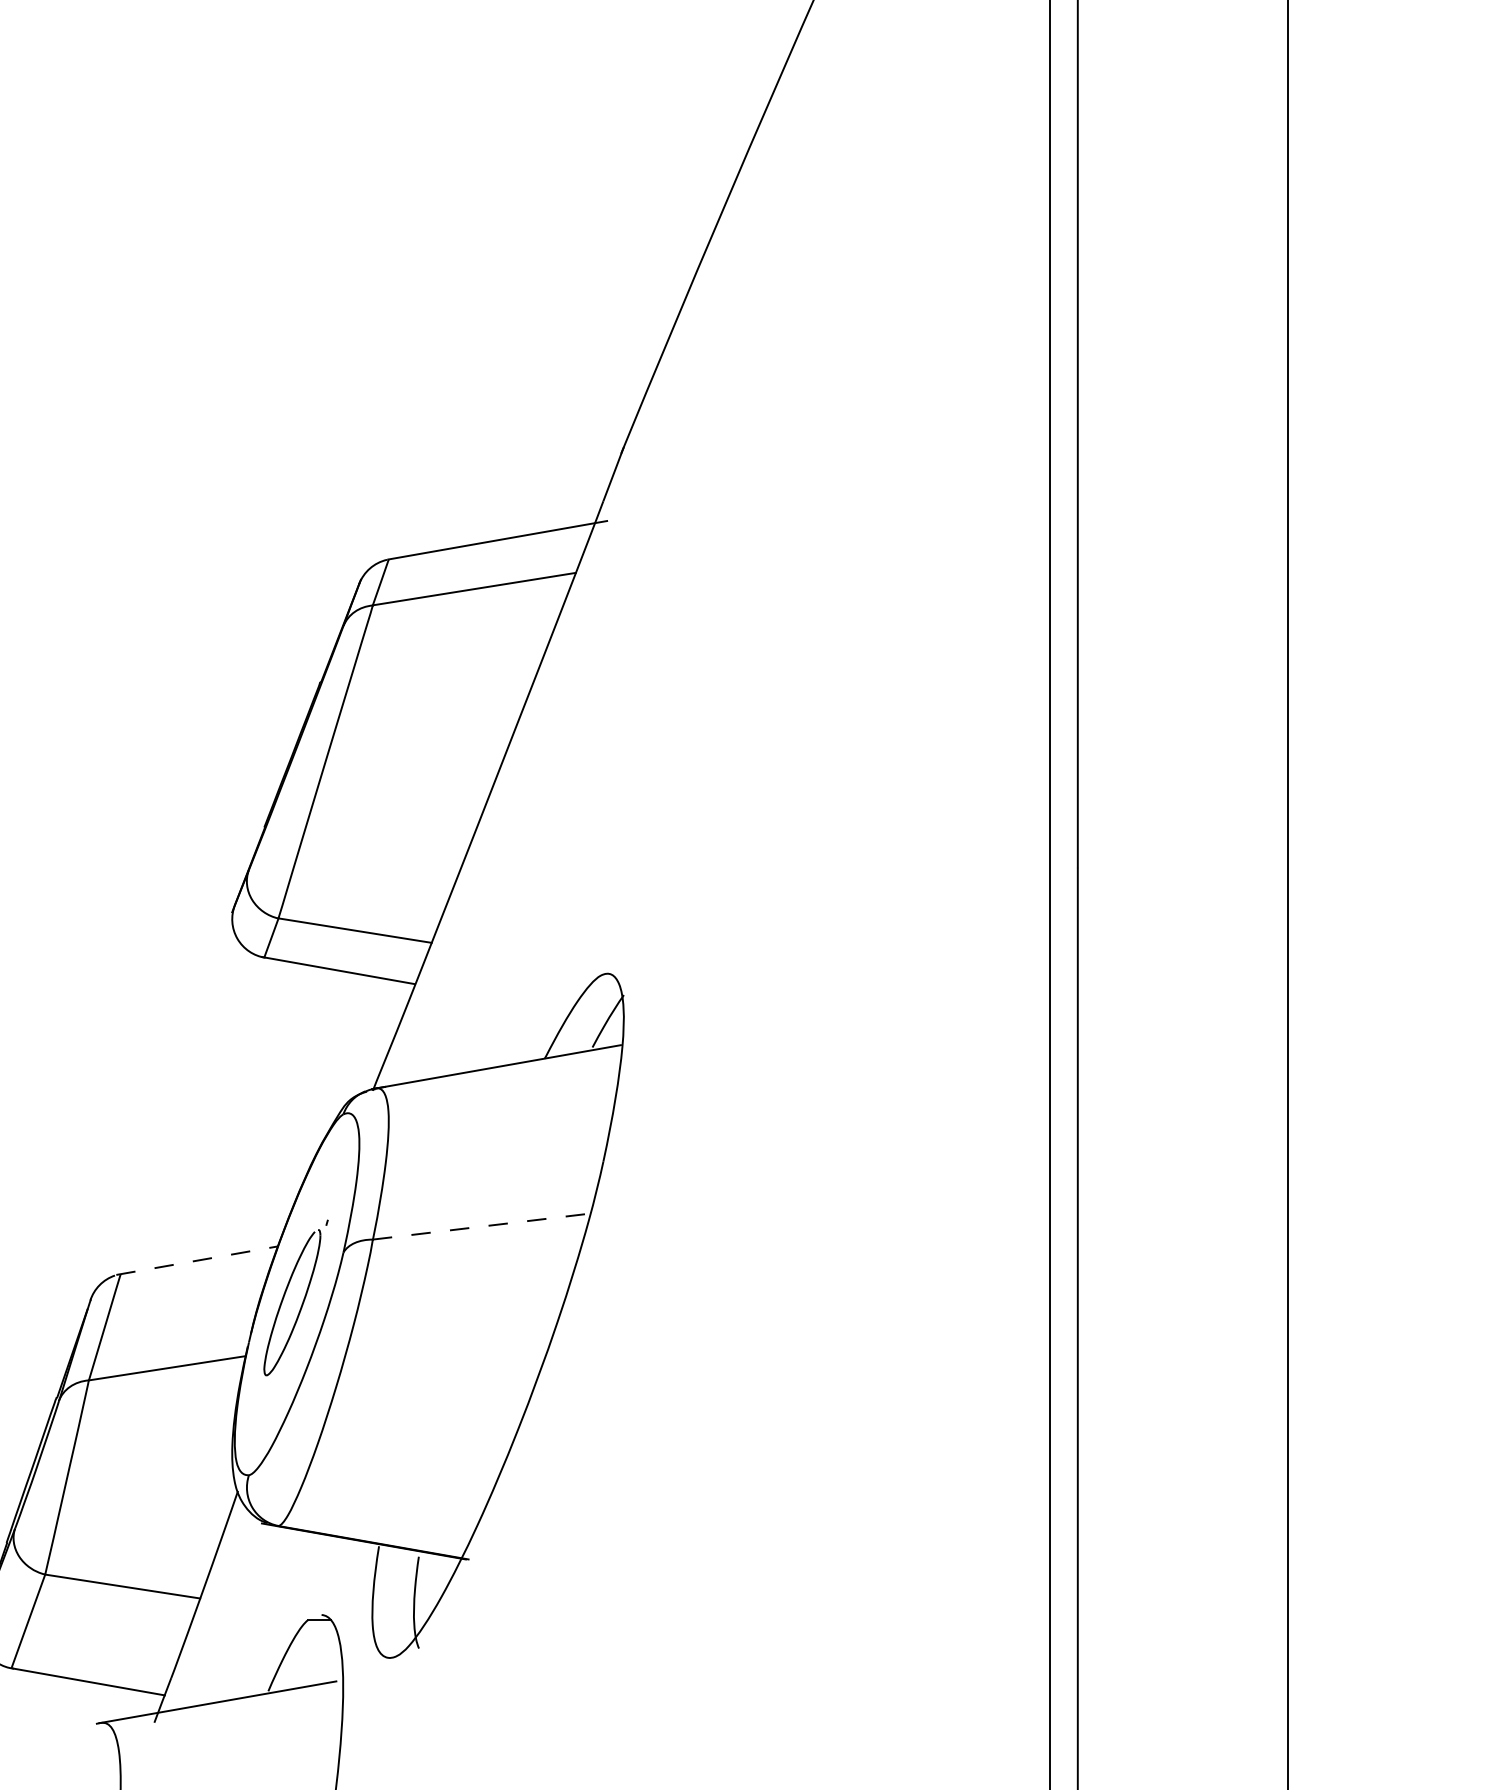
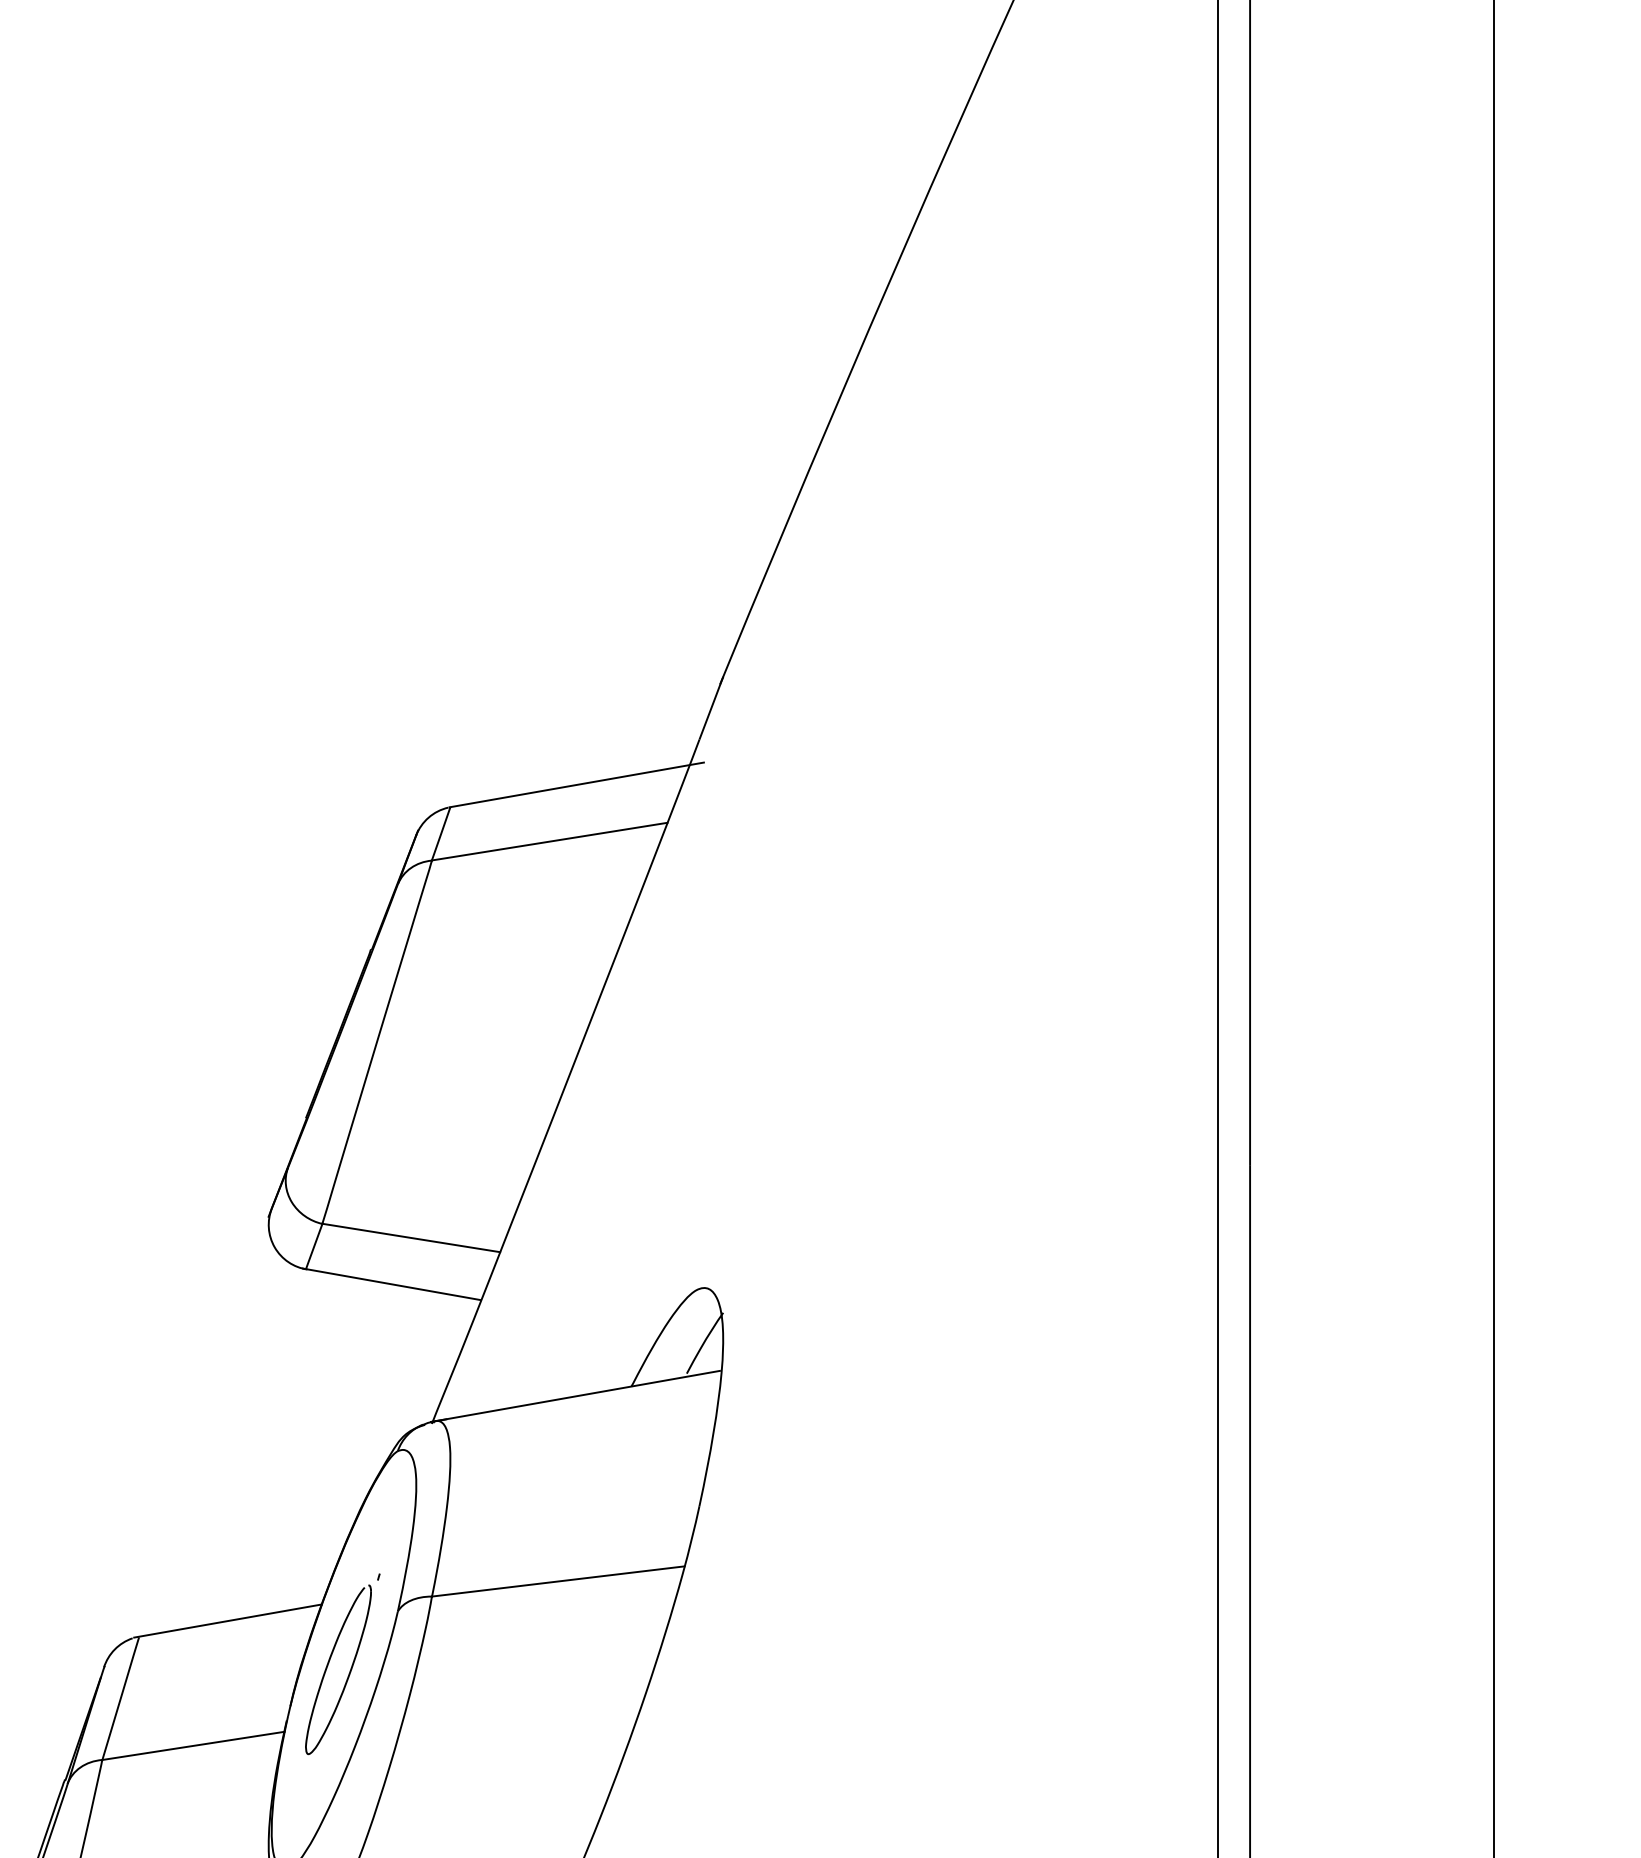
line: (481, 1226) -> (558, 1581), dashed -> solid
line: (197, 1260) -> (228, 1620), dashed -> solid

